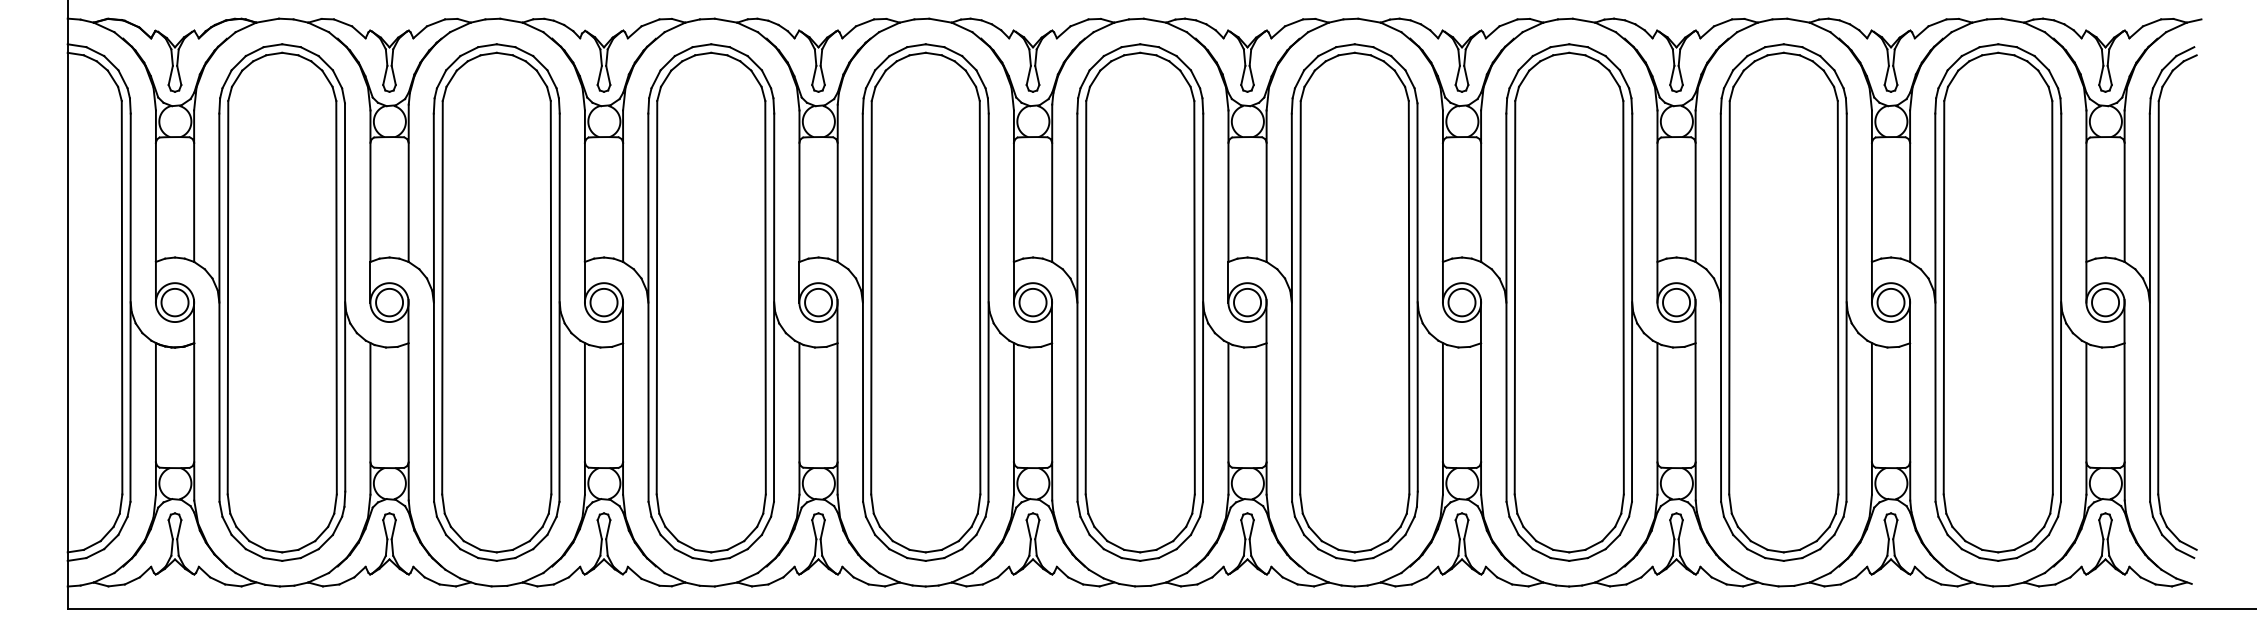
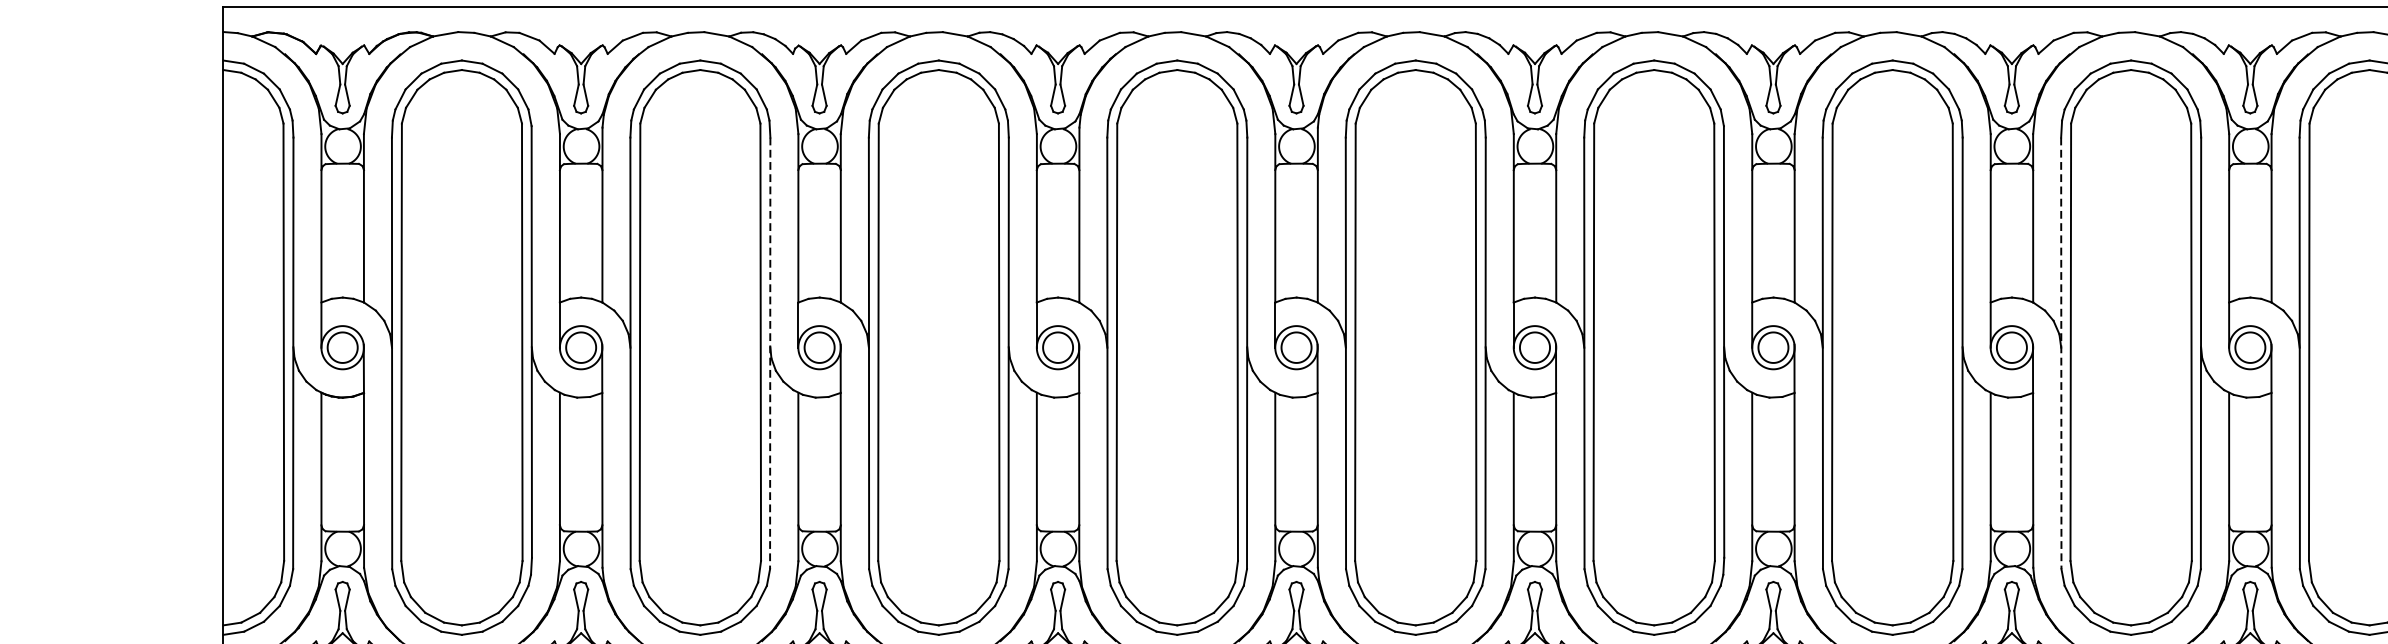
line: (559, 308) -> (770, 354), solid -> dashed
line: (1720, 308) -> (2060, 354), solid -> dashed

